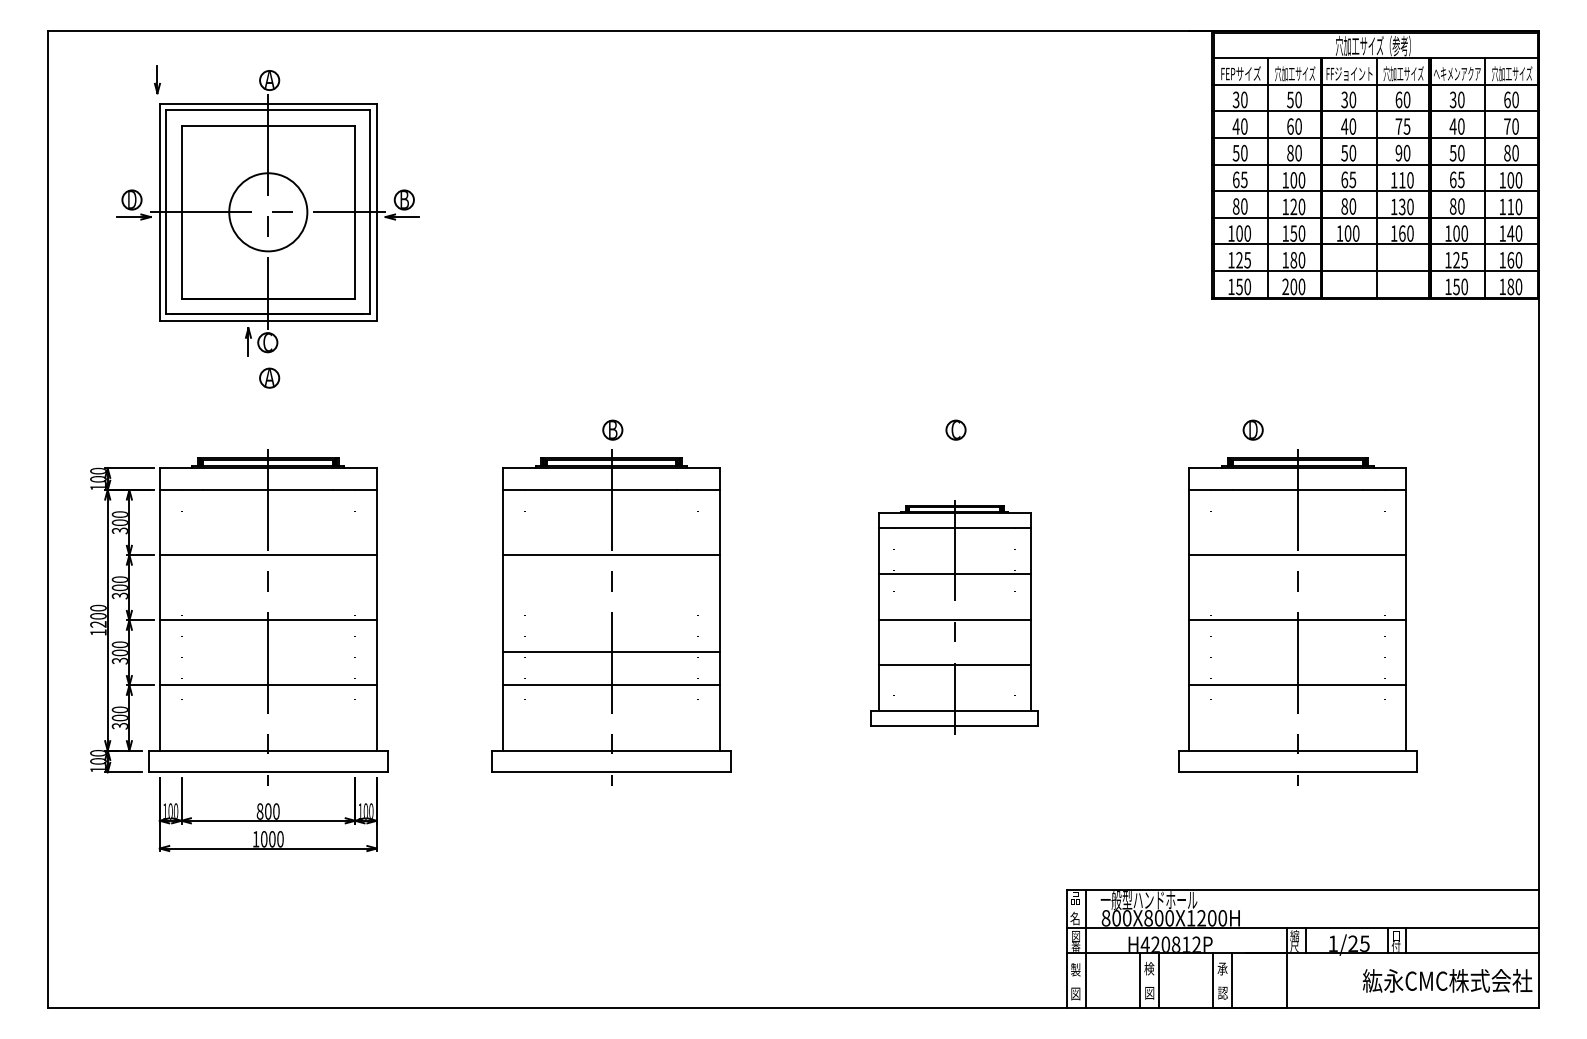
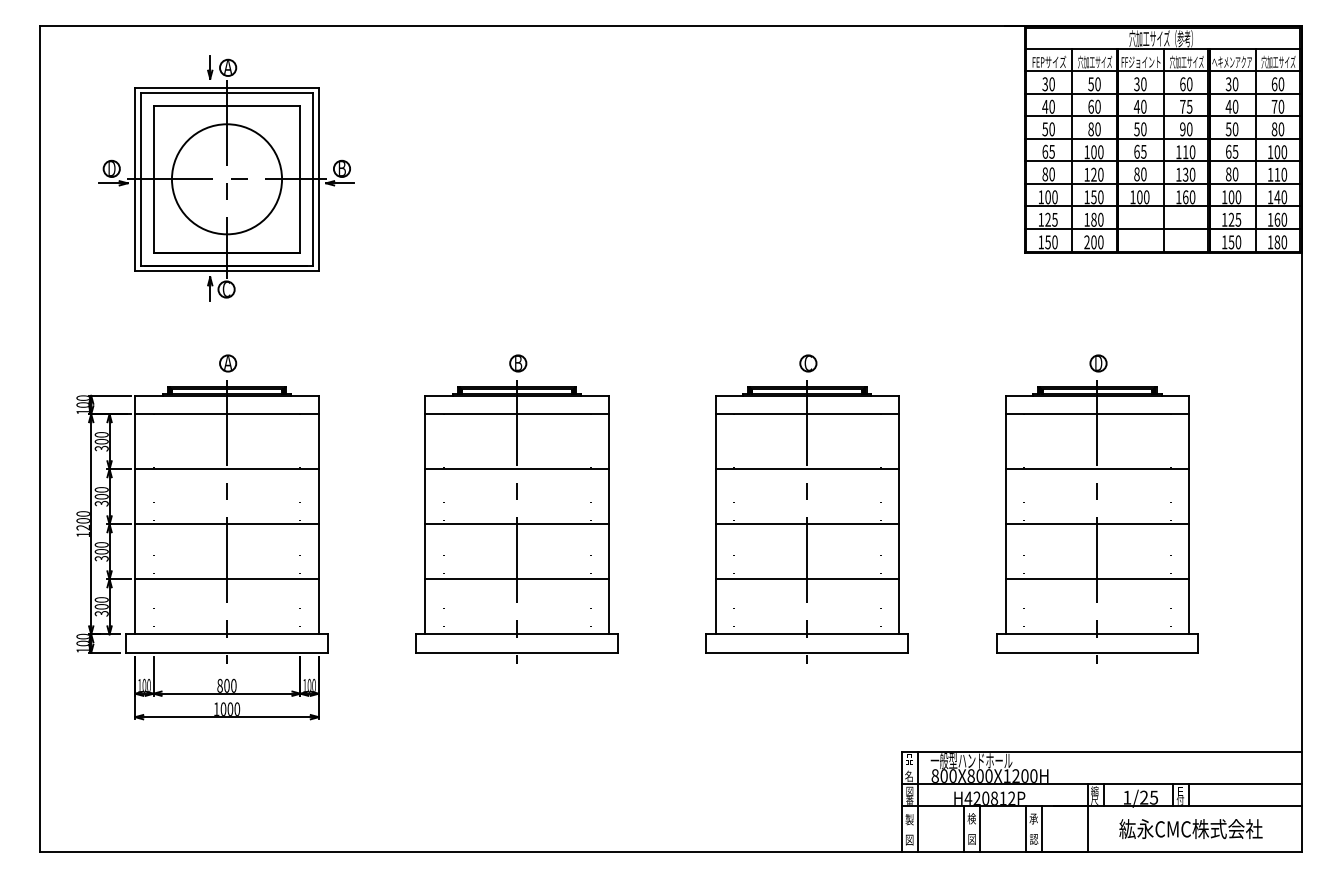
part: (157, 79) -> (210, 67), moved
circle: (268, 212) -> (227, 179), size x1.67
part: (269, 377) -> (228, 362), moved
part: (1252, 429) -> (1097, 362), moved
part: (954, 617) -> (807, 521), size x1.43
line: (611, 652) -> (517, 524), moved
text: (1447, 980) -> (1190, 828), moved

